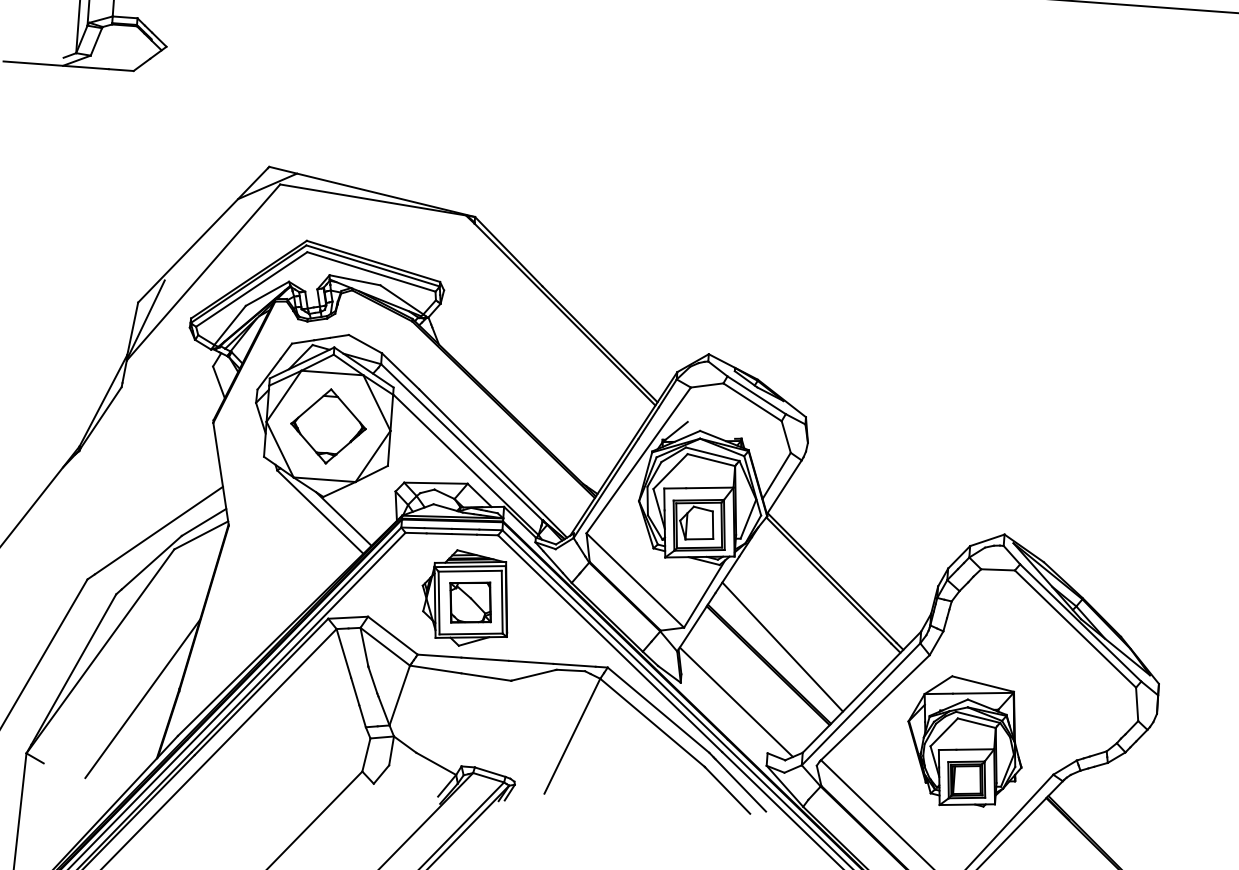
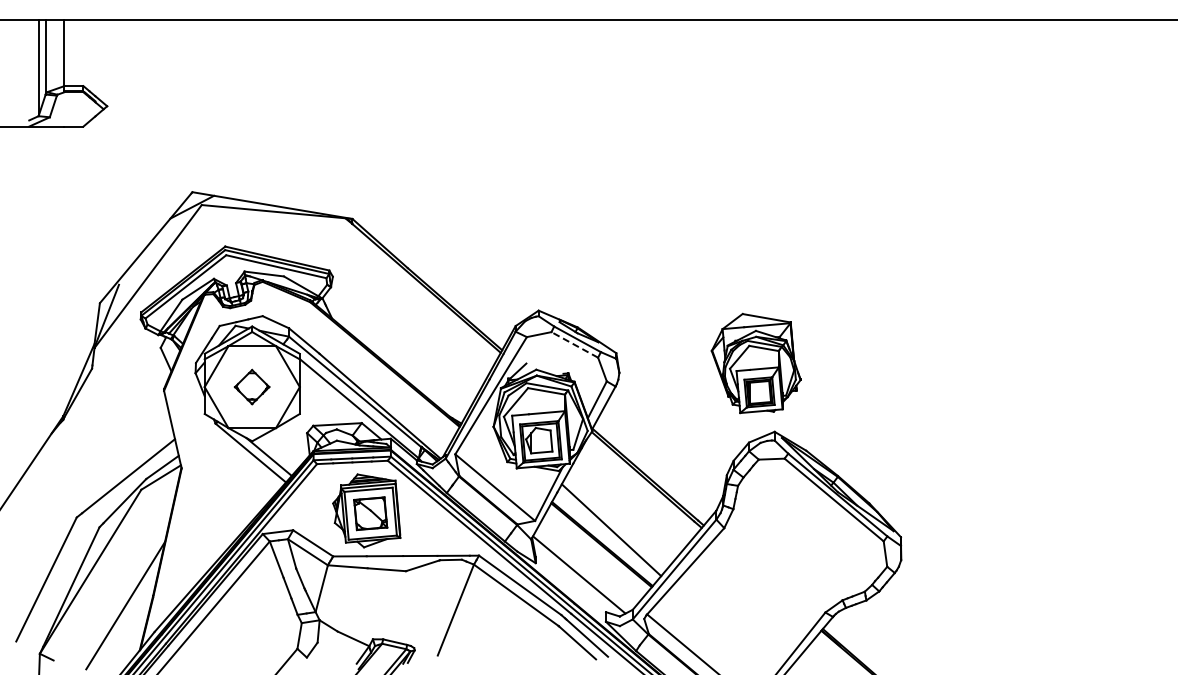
line: (752, 401) -> (574, 344), solid -> dashed
part: (327, 425) -> (251, 386), size x0.6
part: (964, 741) -> (755, 363), moved

